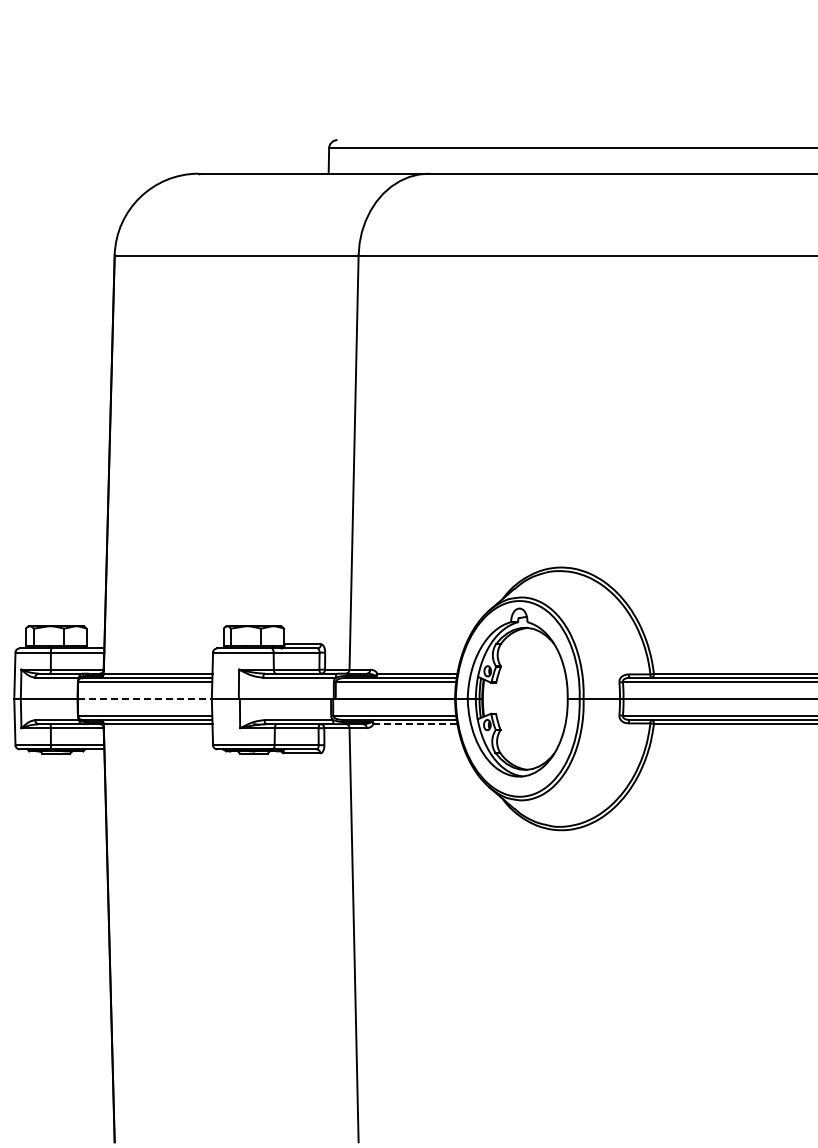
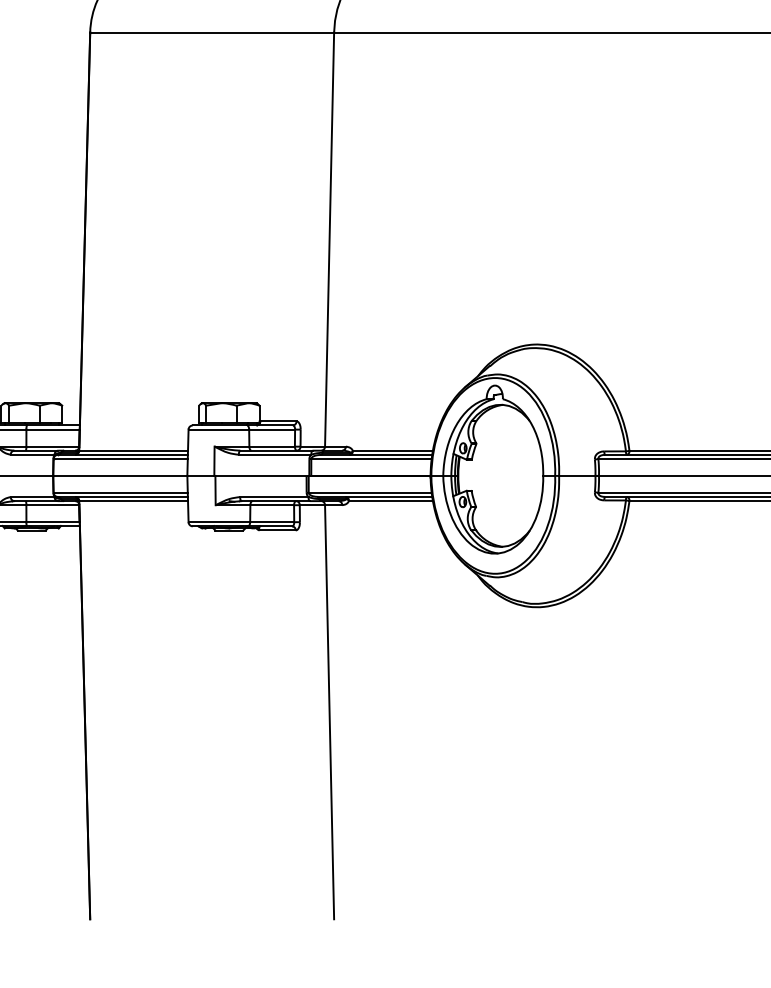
line: (144, 698) -> (120, 475), dashed -> solid
line: (415, 724) -> (391, 501), dashed -> solid

